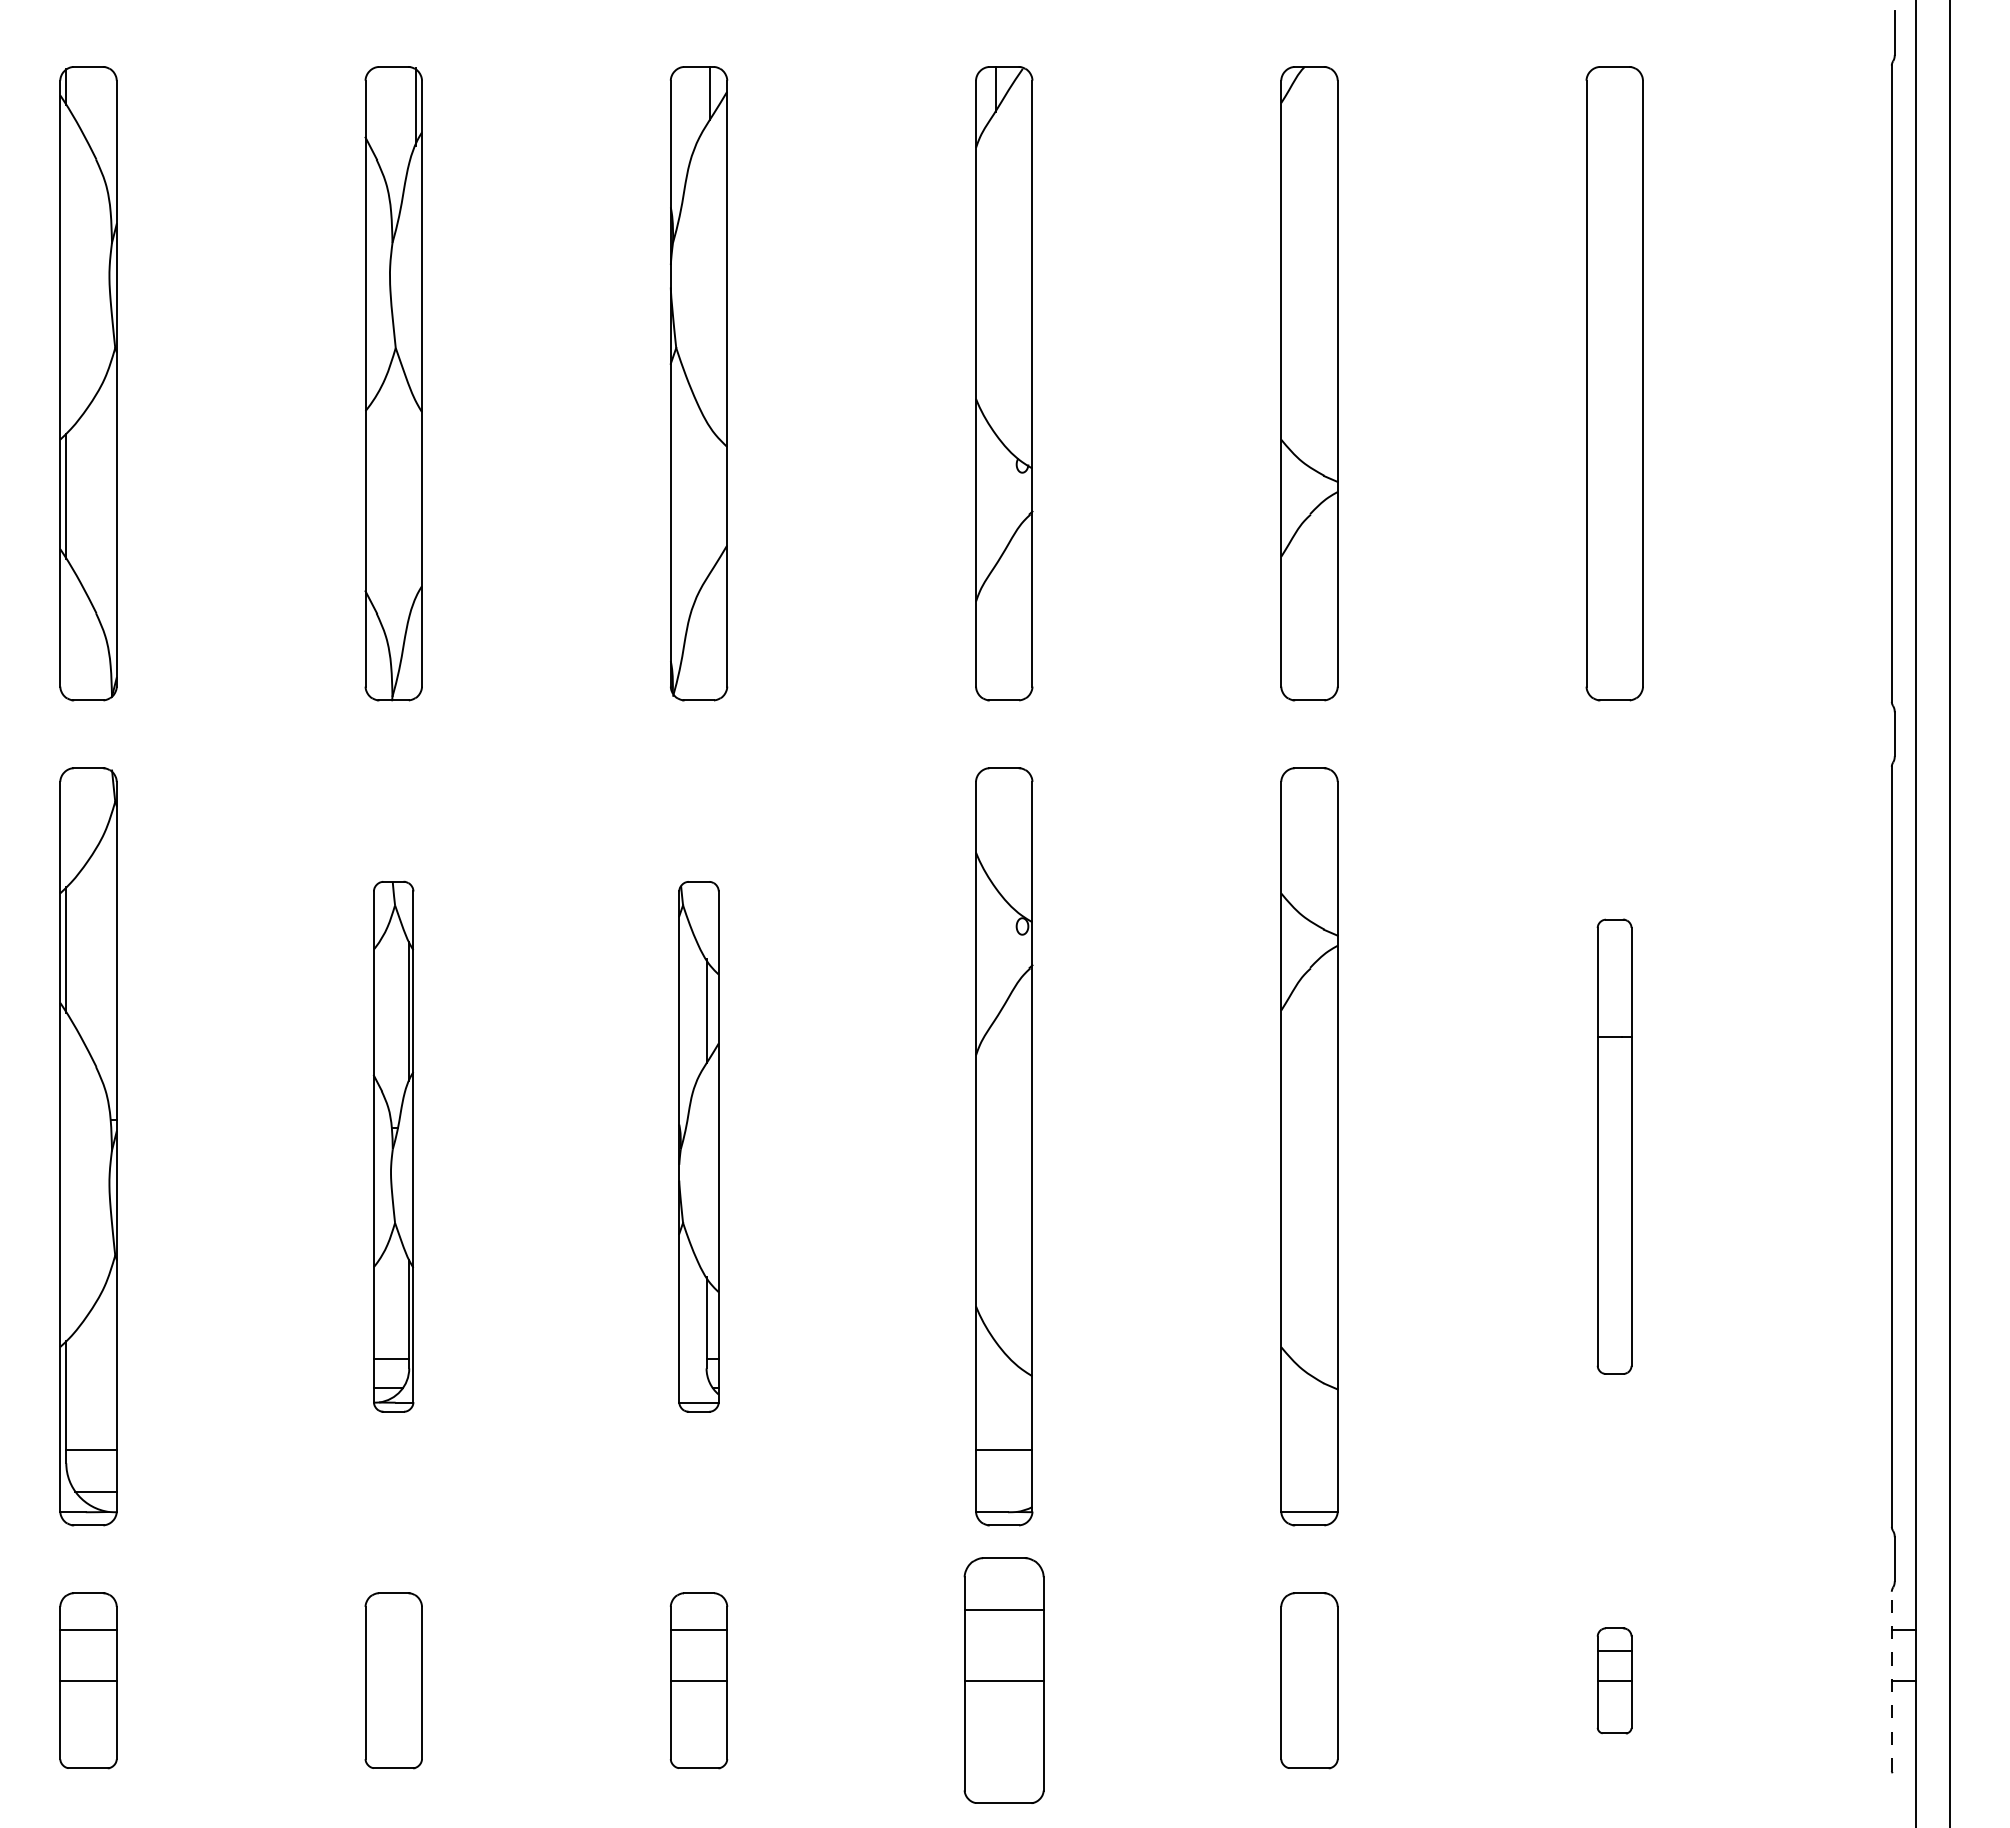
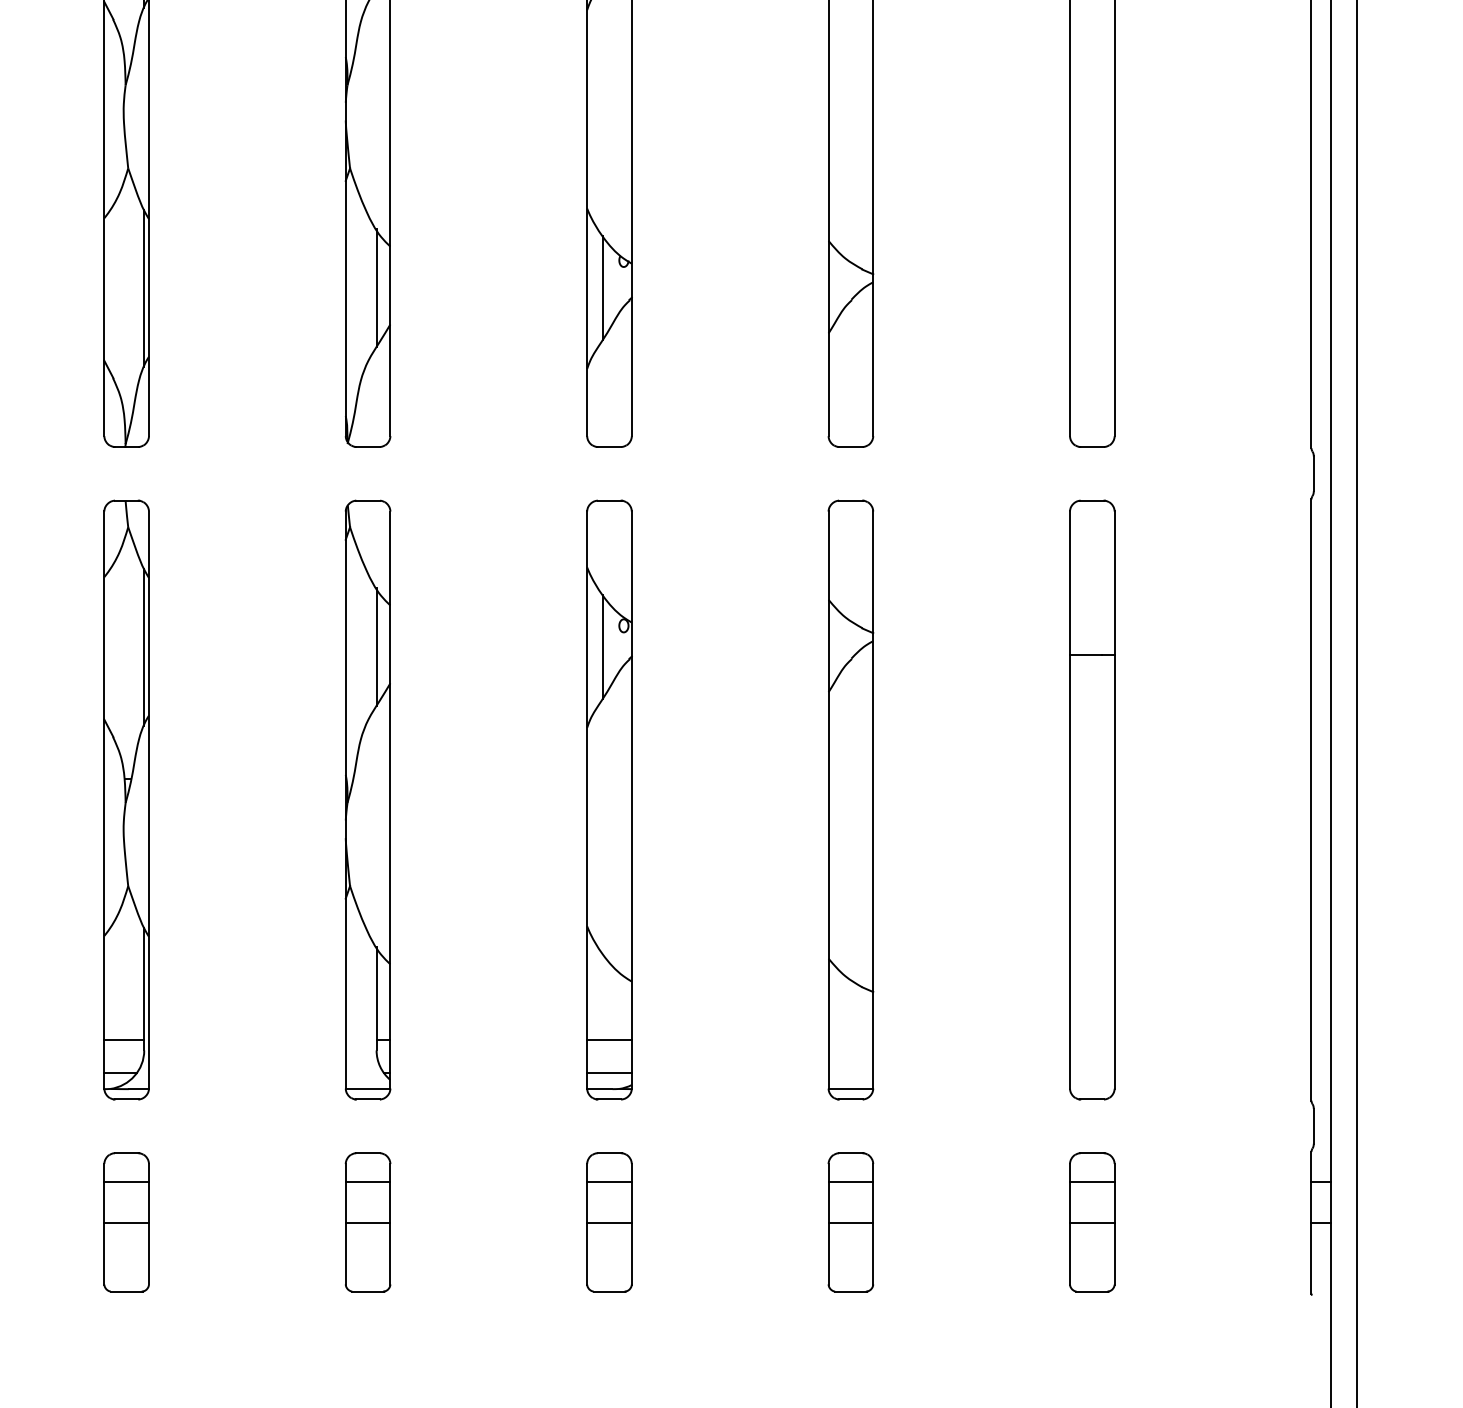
line: (709, 498) -> (376, 287), added
line: (415, 499) -> (143, 288), added
line: (995, 499) -> (602, 288), added
line: (995, 953) -> (602, 647), added
part: (393, 1146) -> (126, 799), size x1.43
part: (698, 1146) -> (367, 799), size x1.43
part: (1614, 1146) -> (1092, 799), size x1.67
line: (1004, 1491) -> (609, 1072), added
line: (393, 1630) -> (126, 1182), added
line: (1309, 1630) -> (850, 1182), added
part: (1004, 1680) -> (609, 1222), size x0.71
part: (1614, 1680) -> (1092, 1222), size x1.67
line: (393, 1681) -> (126, 1223), added
line: (1309, 1681) -> (850, 1223), added
line: (1891, 1681) -> (1311, 1223), dashed -> solid

